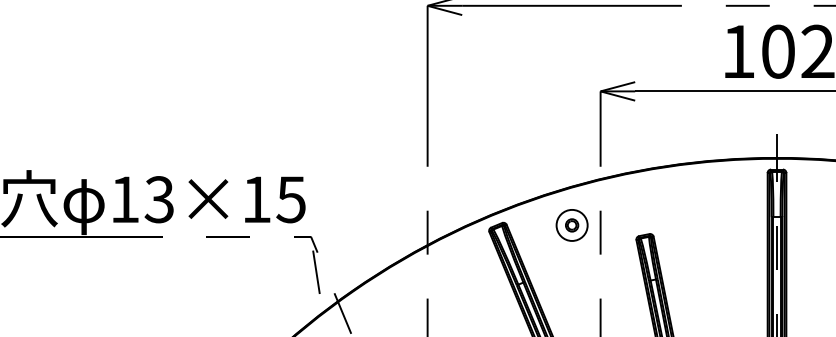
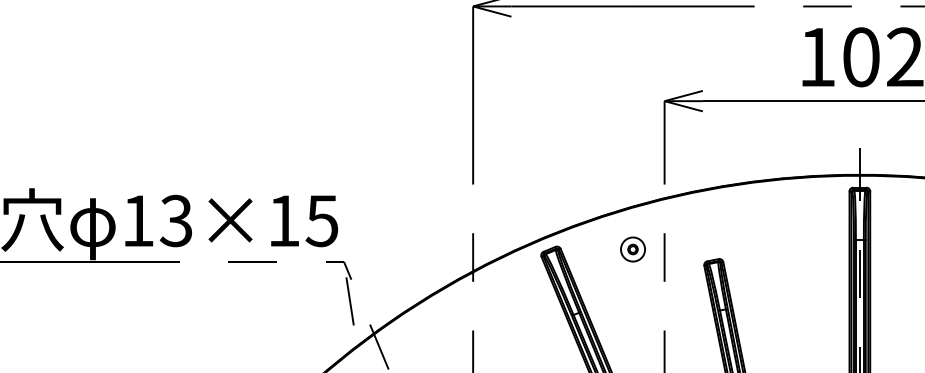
part: (571, 225) -> (632, 249), size x0.7

